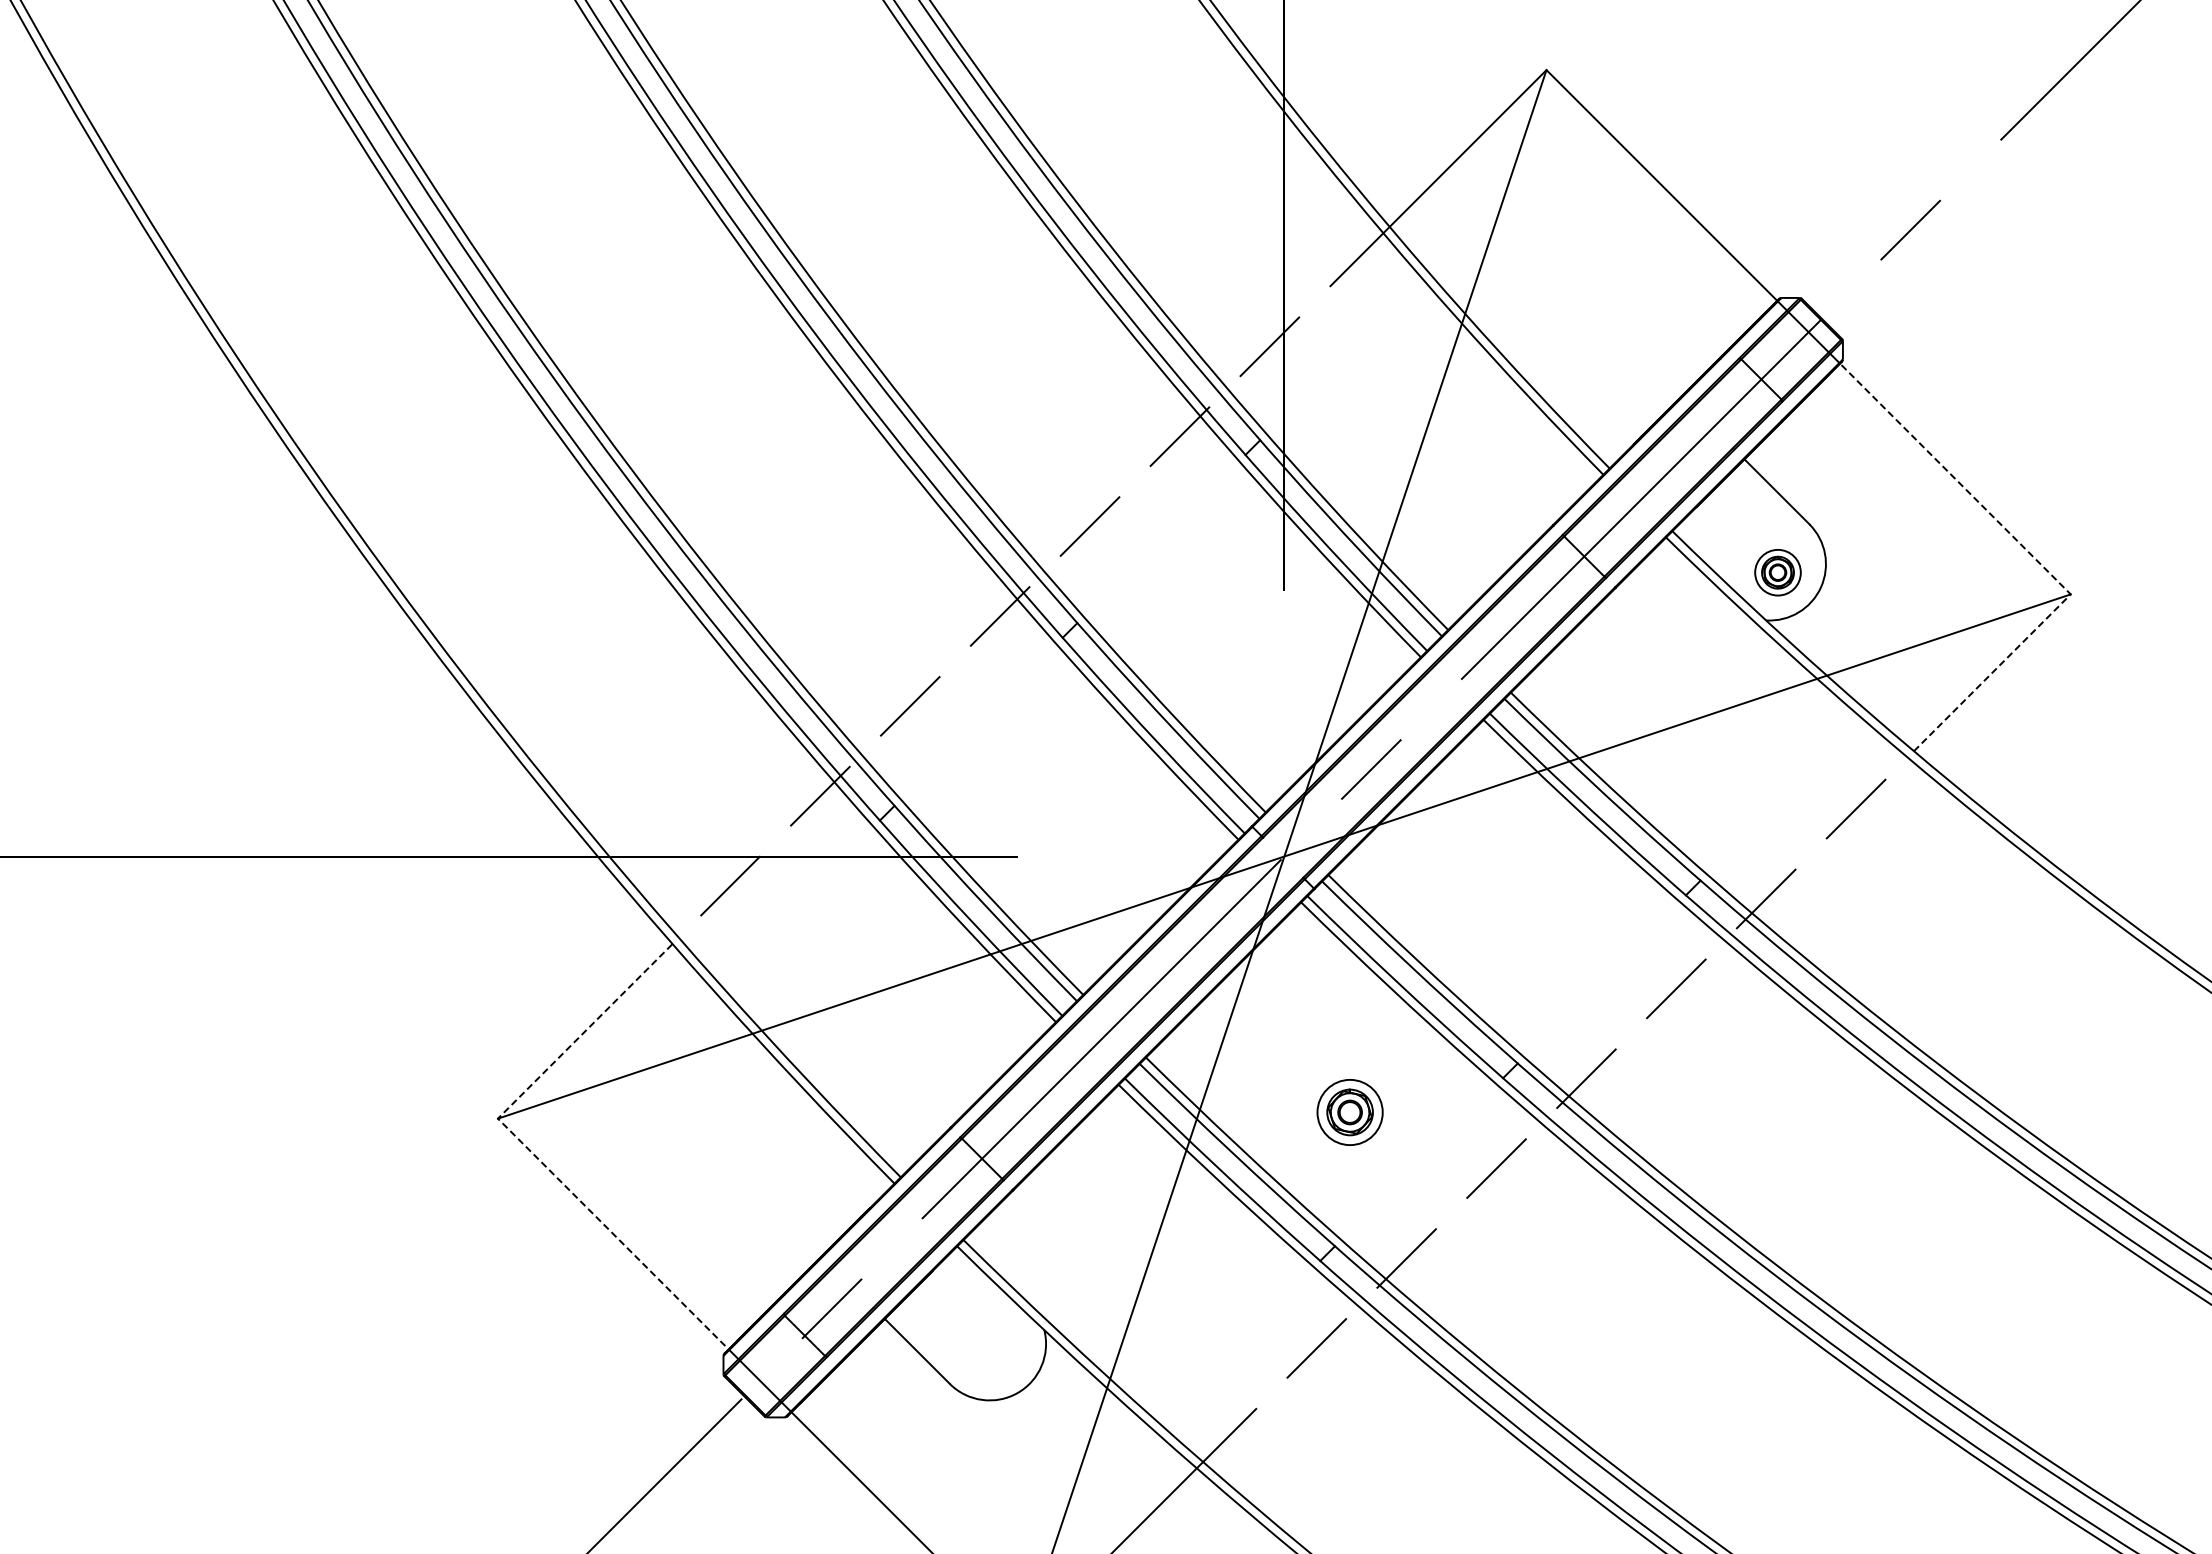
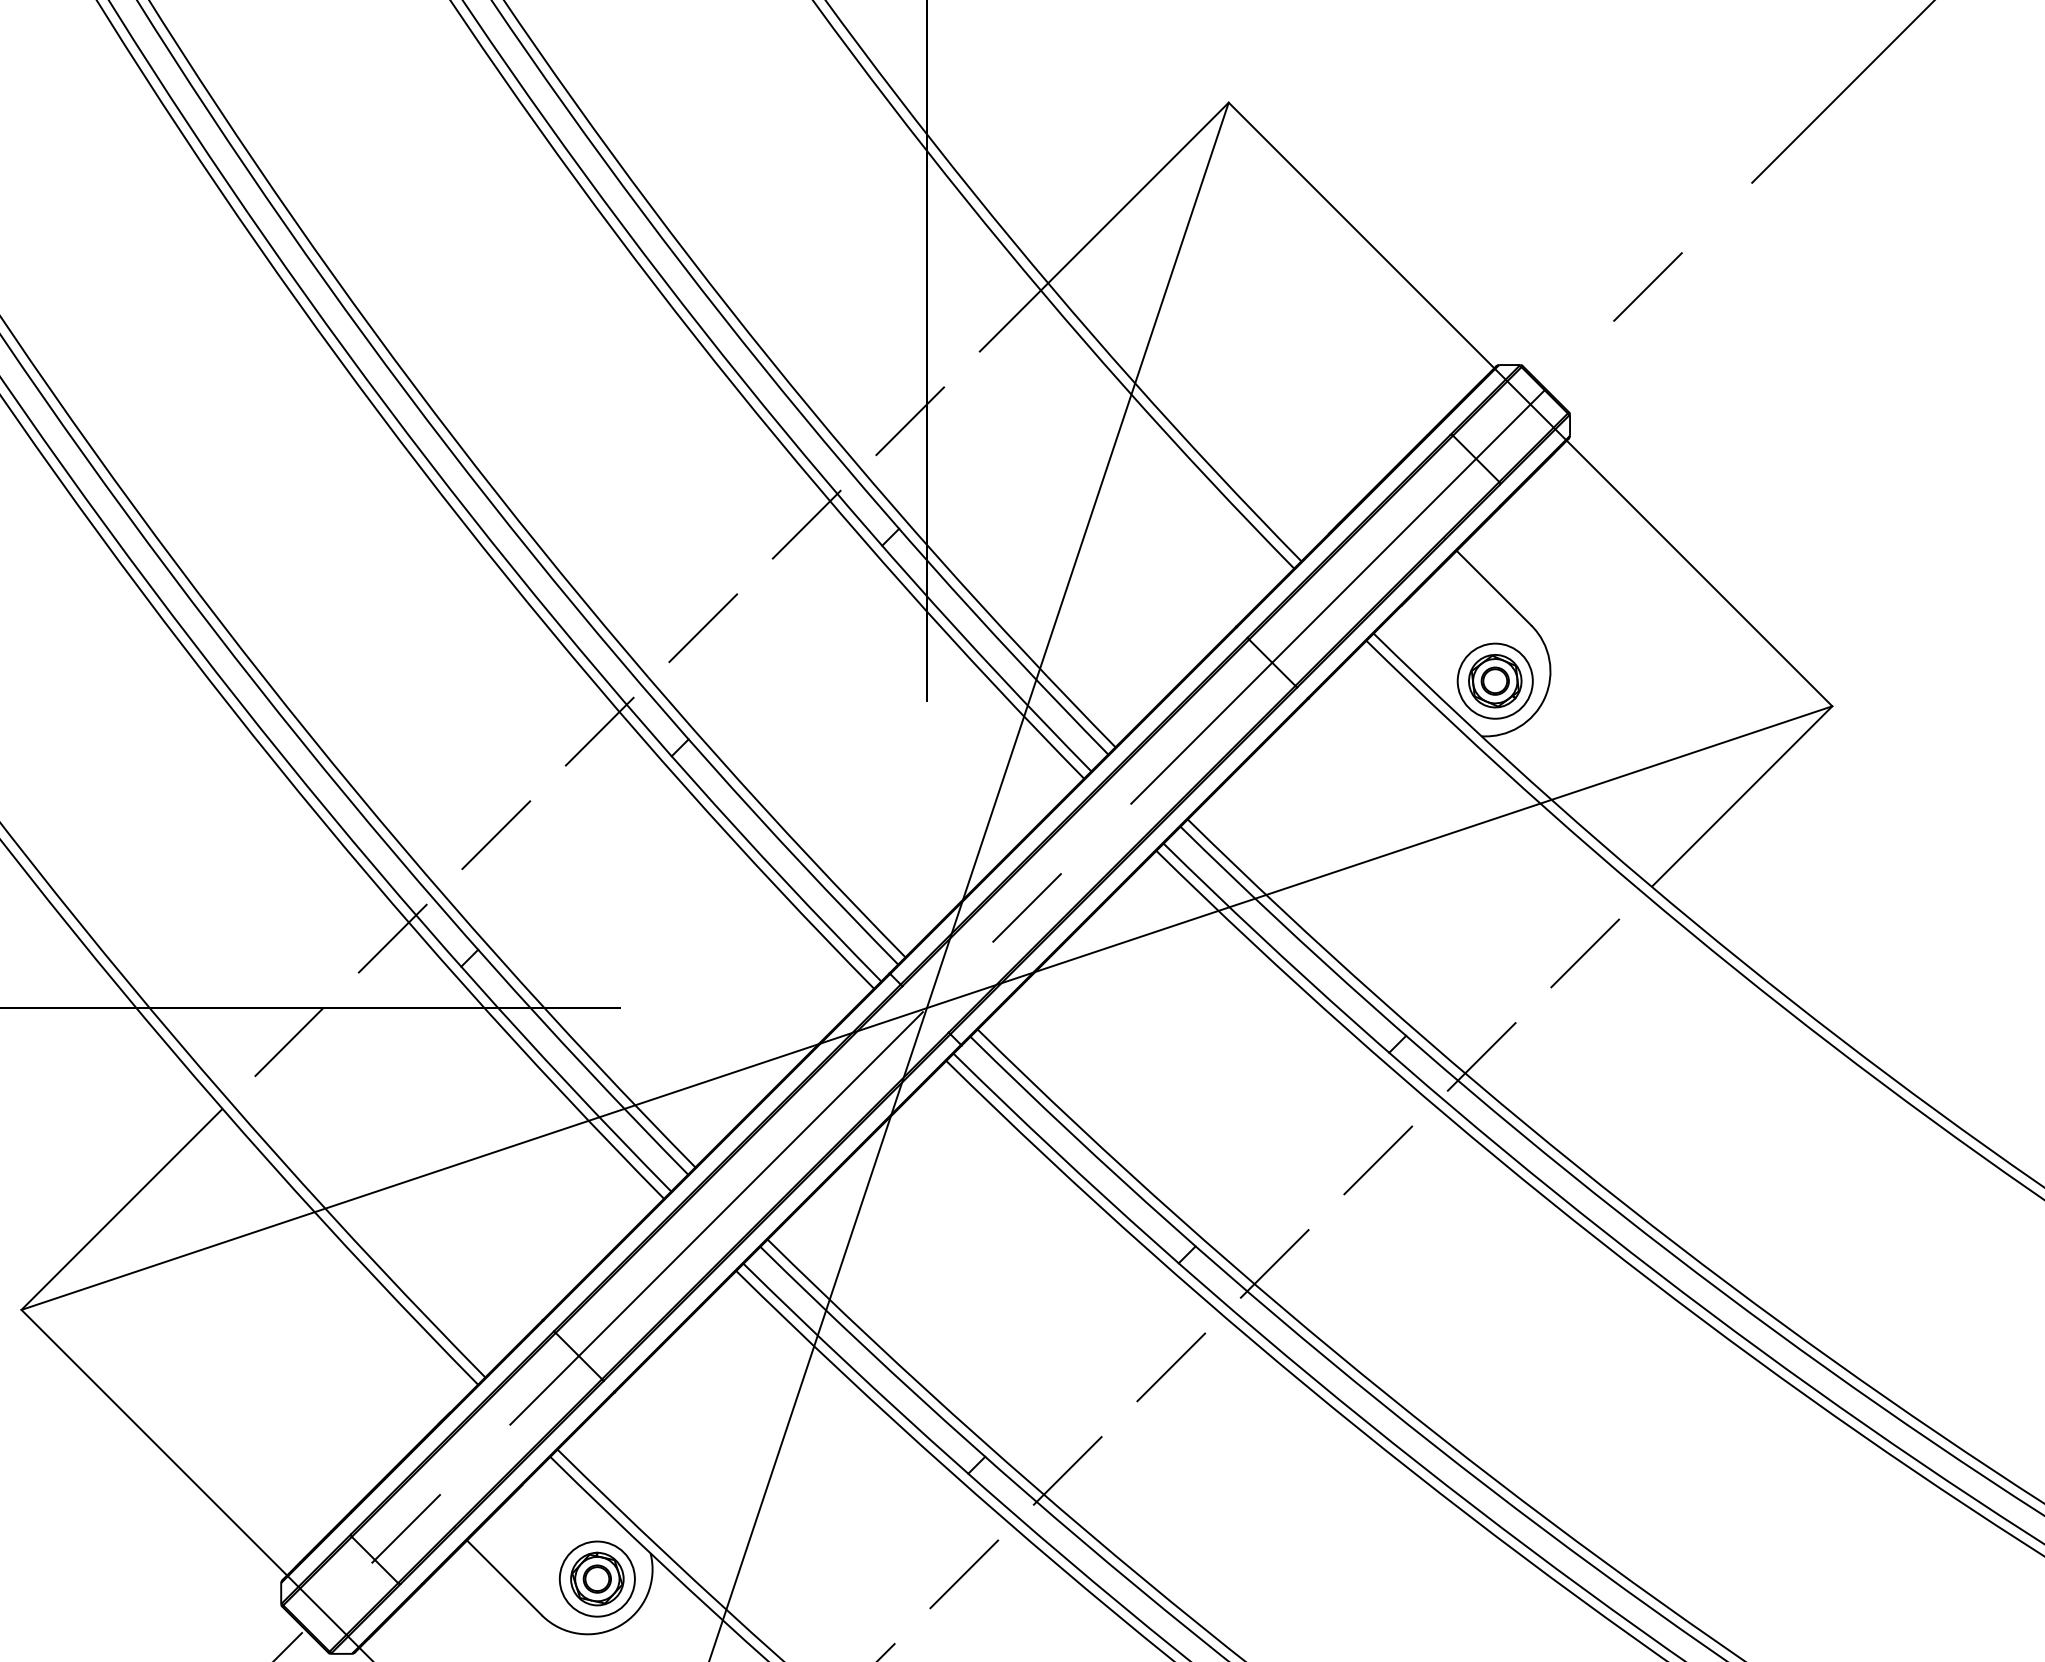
line: (2034, 557) -> (1790, 663), dashed -> solid
part: (1777, 572) -> (1494, 681), size x1.43
part: (1349, 1112) -> (596, 1579), moved
line: (526, 1146) -> (54, 1341), dashed -> solid

